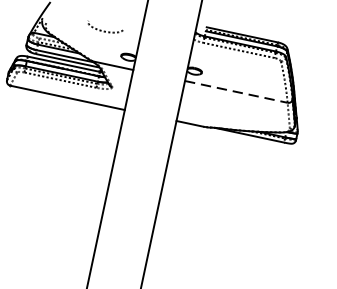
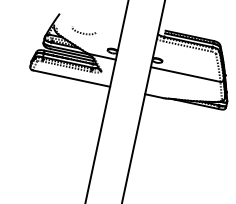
curve: (104, 29) -> (83, 32), moved
line: (236, 91) -> (185, 74), dashed -> solid

